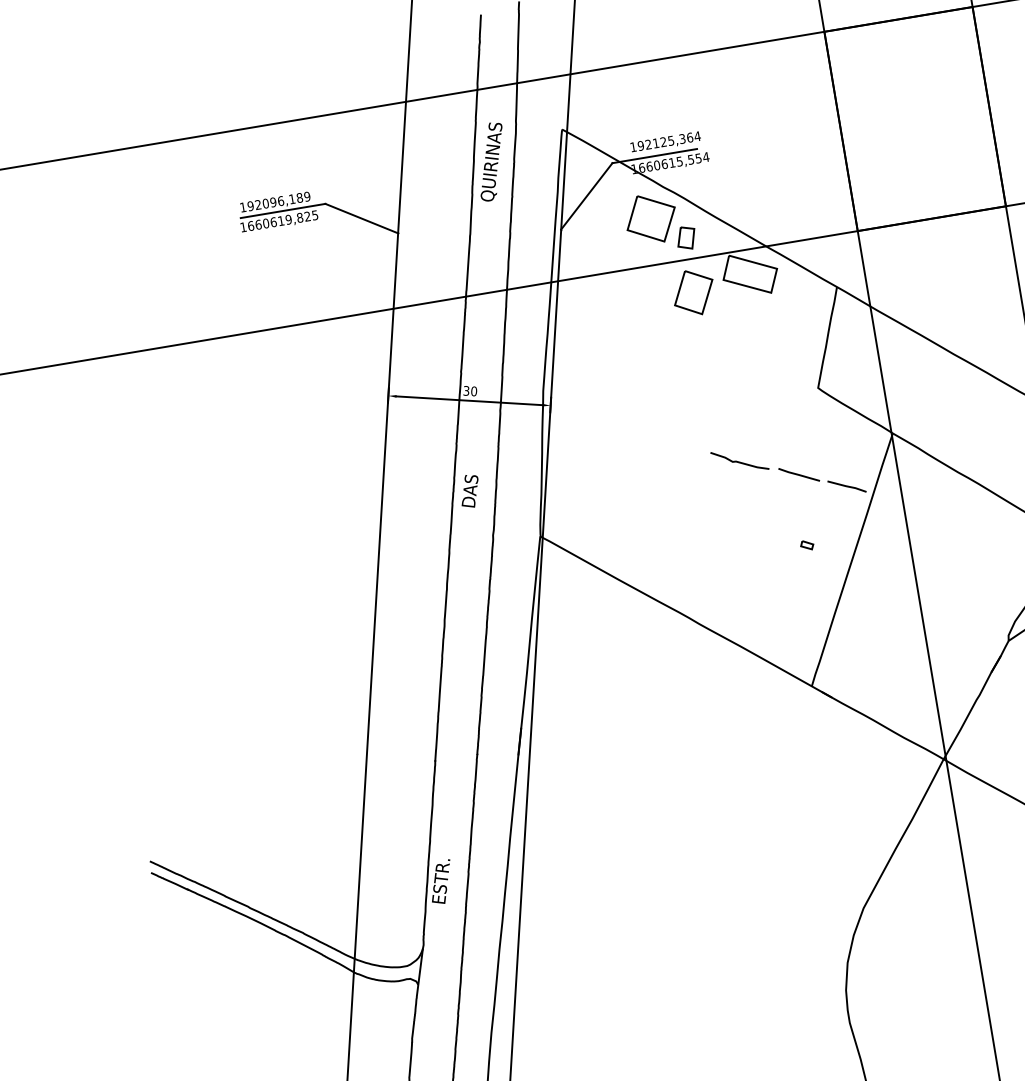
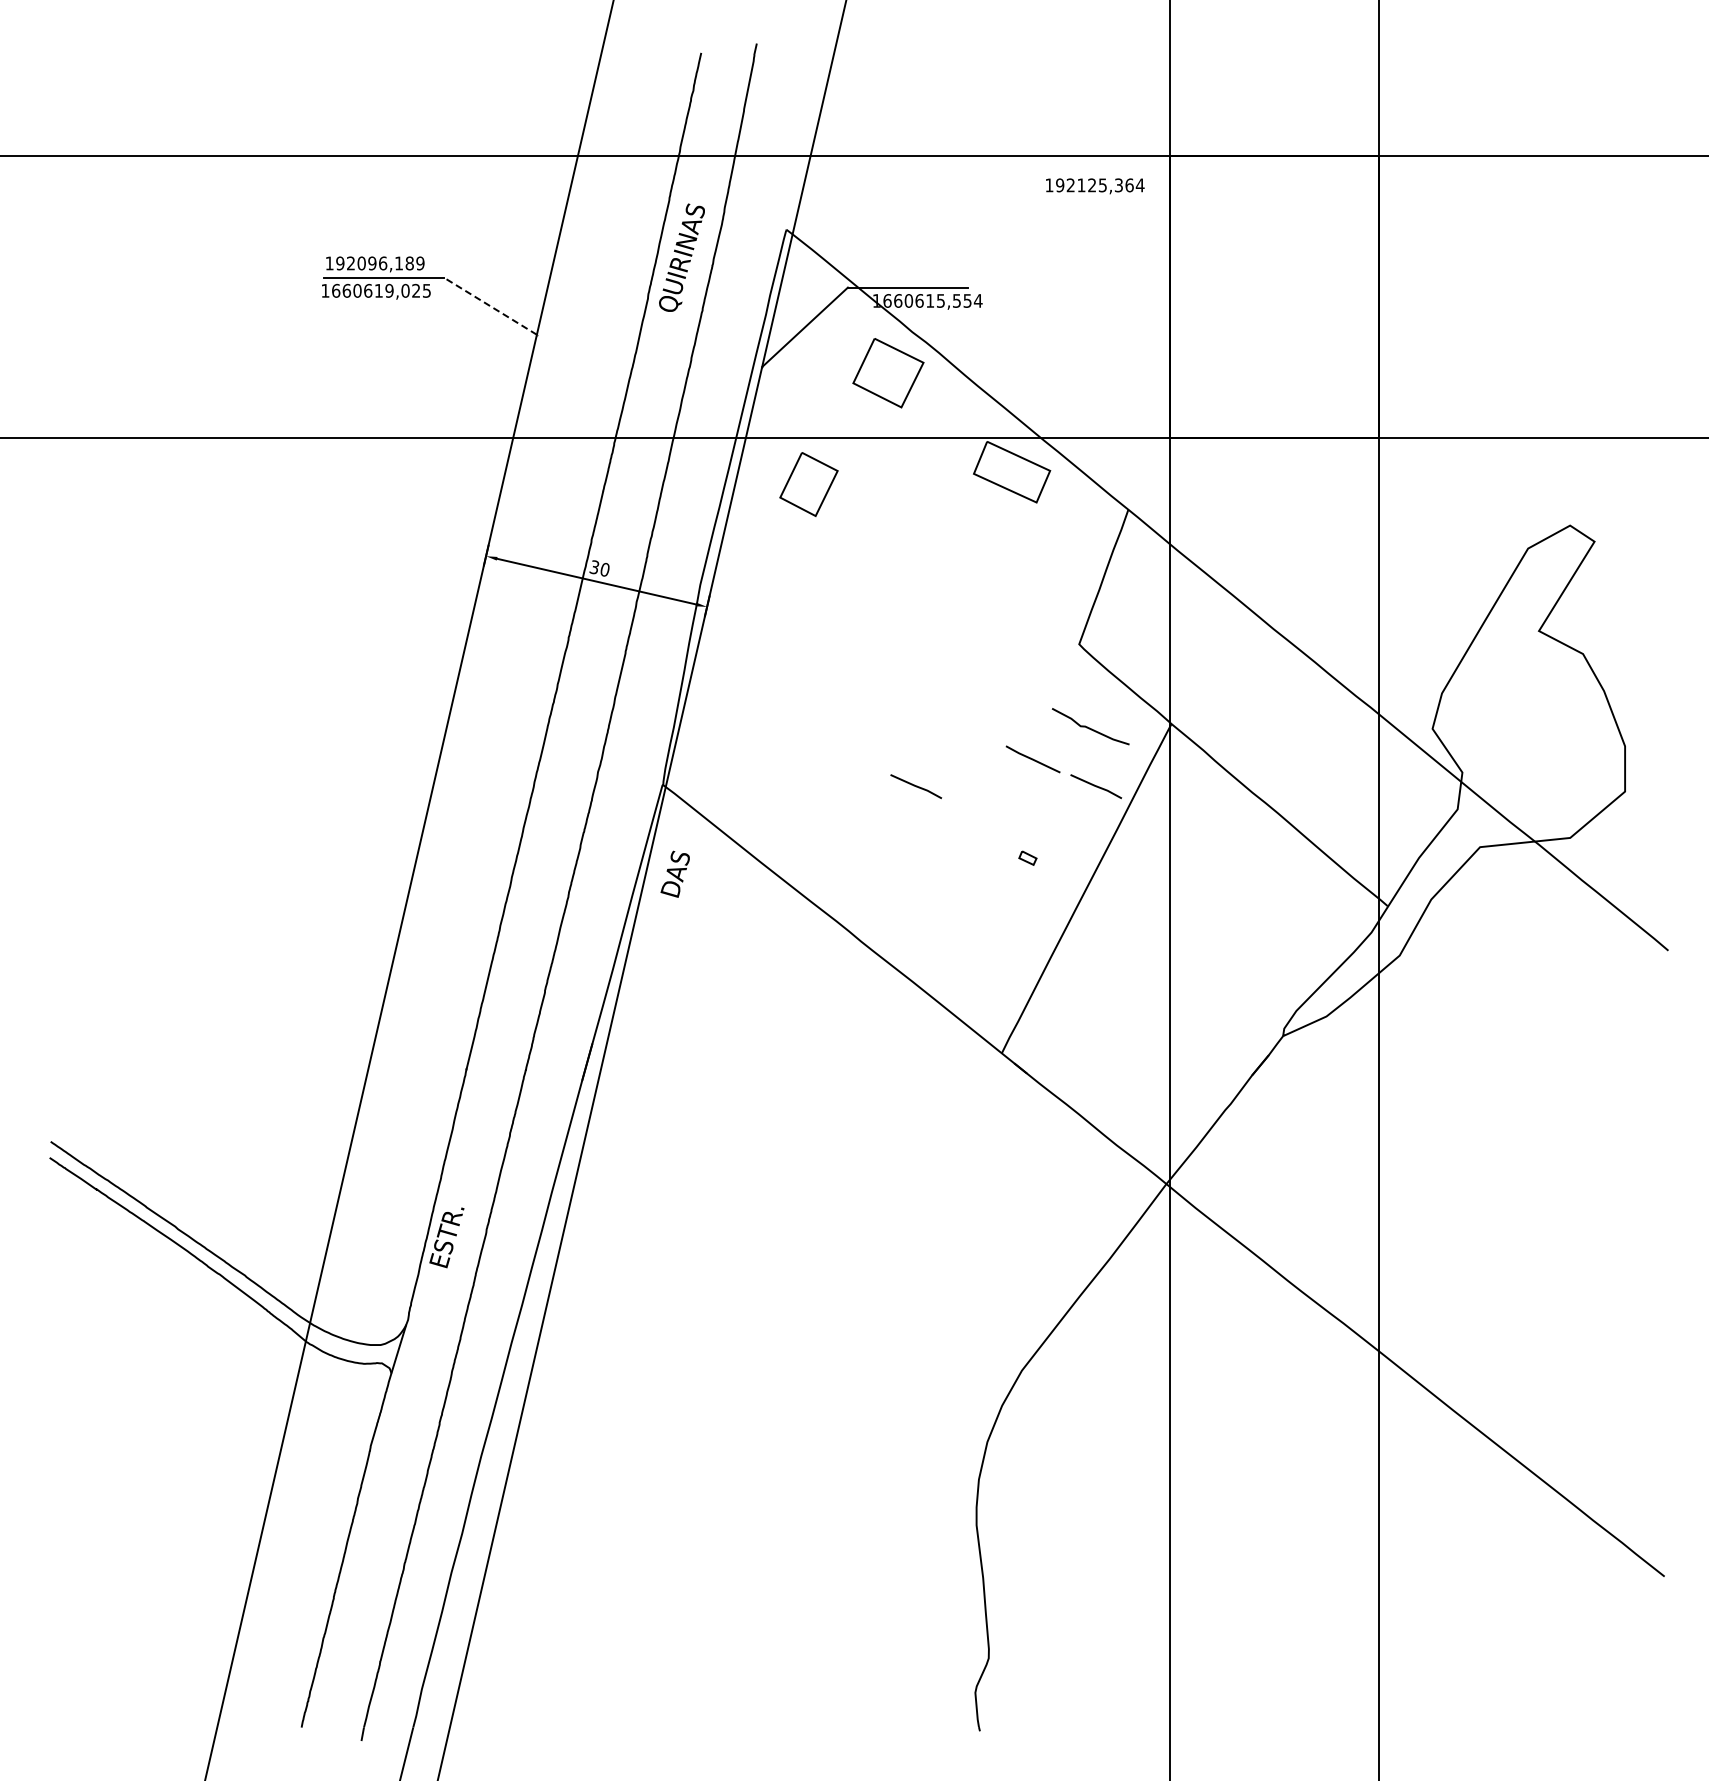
text: (666, 142) -> (1095, 186), moved
text: (299, 217) -> (405, 290), 1660619,825 -> 1660619,025
line: (361, 218) -> (490, 306), solid -> dashed
part: (686, 237) -> (932, 407), removed
part: (693, 292) -> (808, 484), moved
curve: (739, 461) -> (1089, 727), moved
text: (469, 490) -> (674, 873), moved
line: (719, 507) -> (916, 786), added

